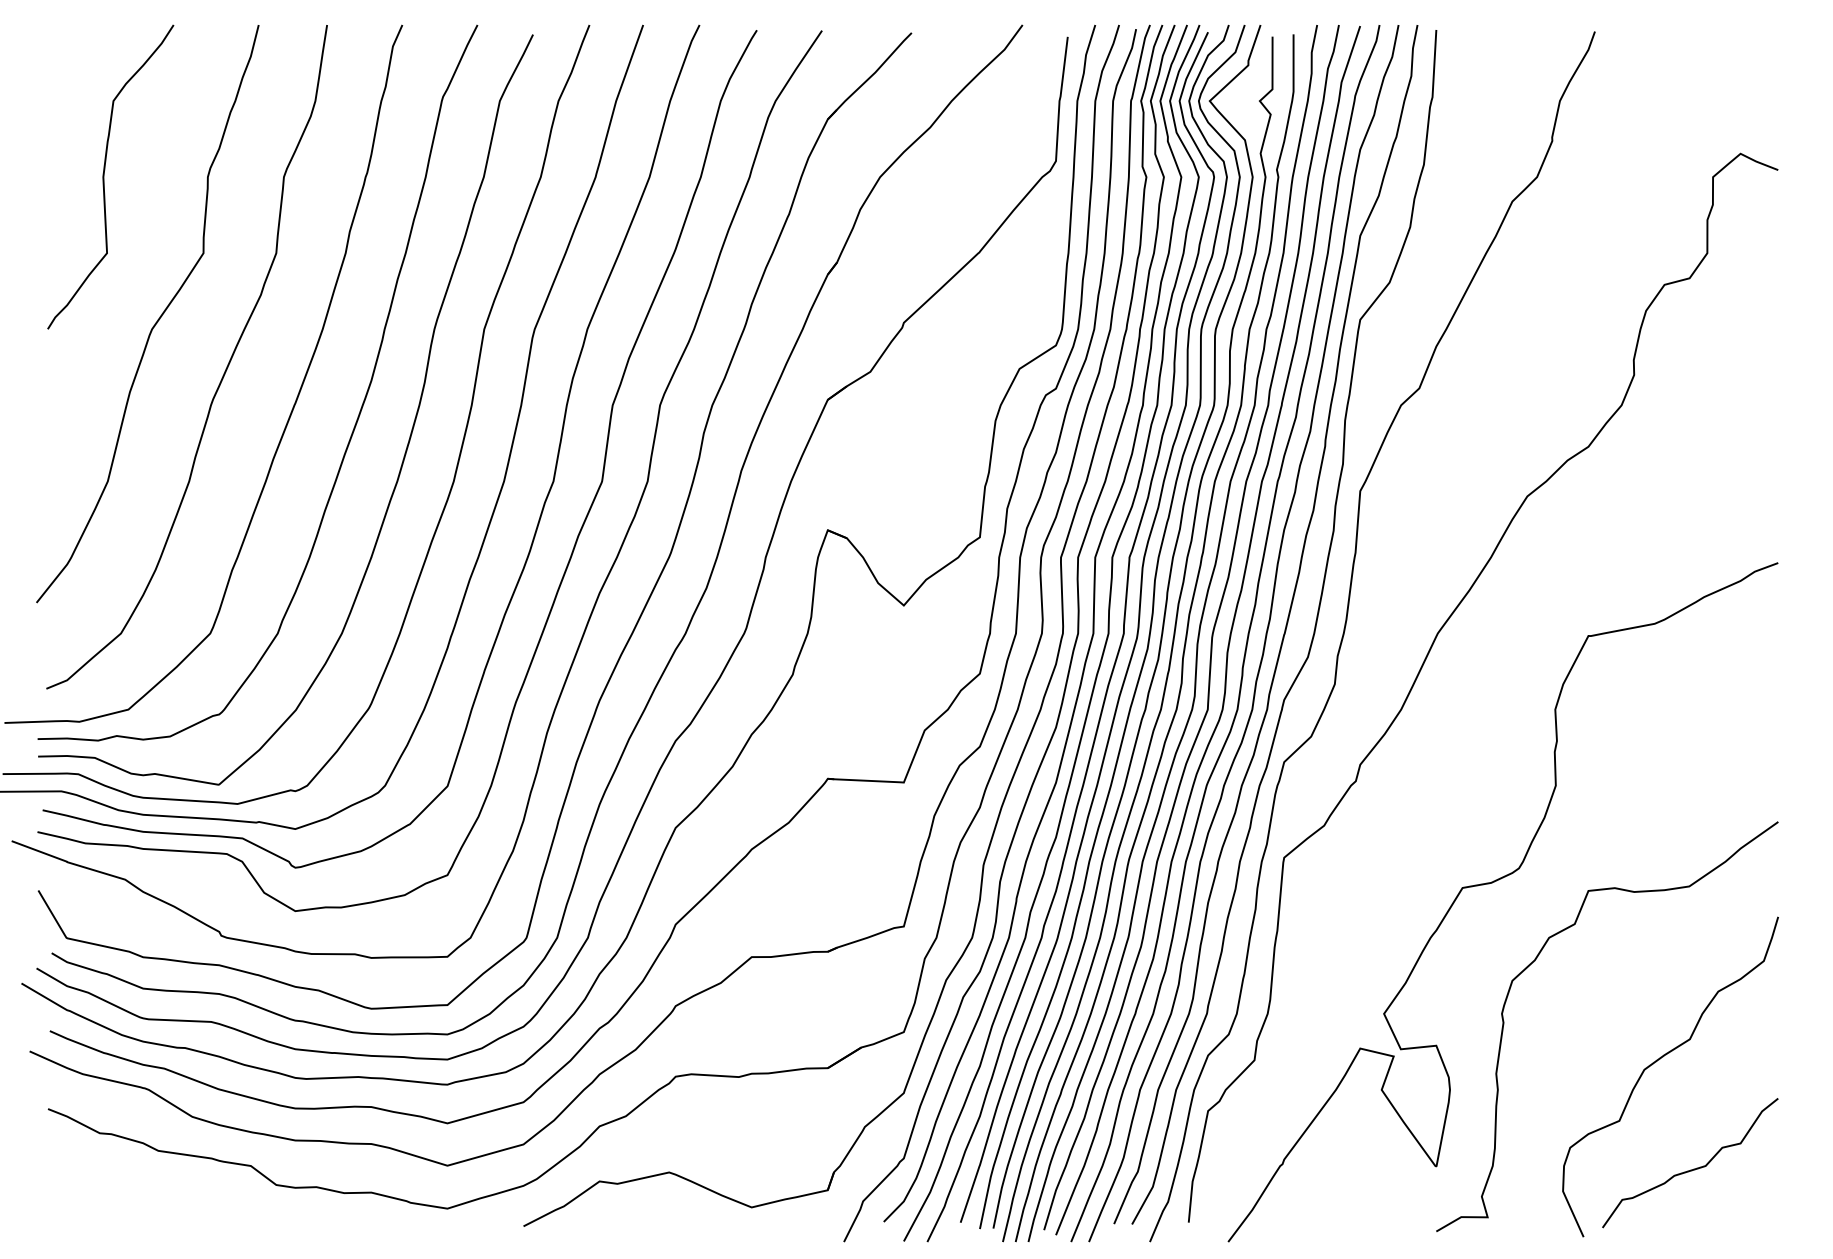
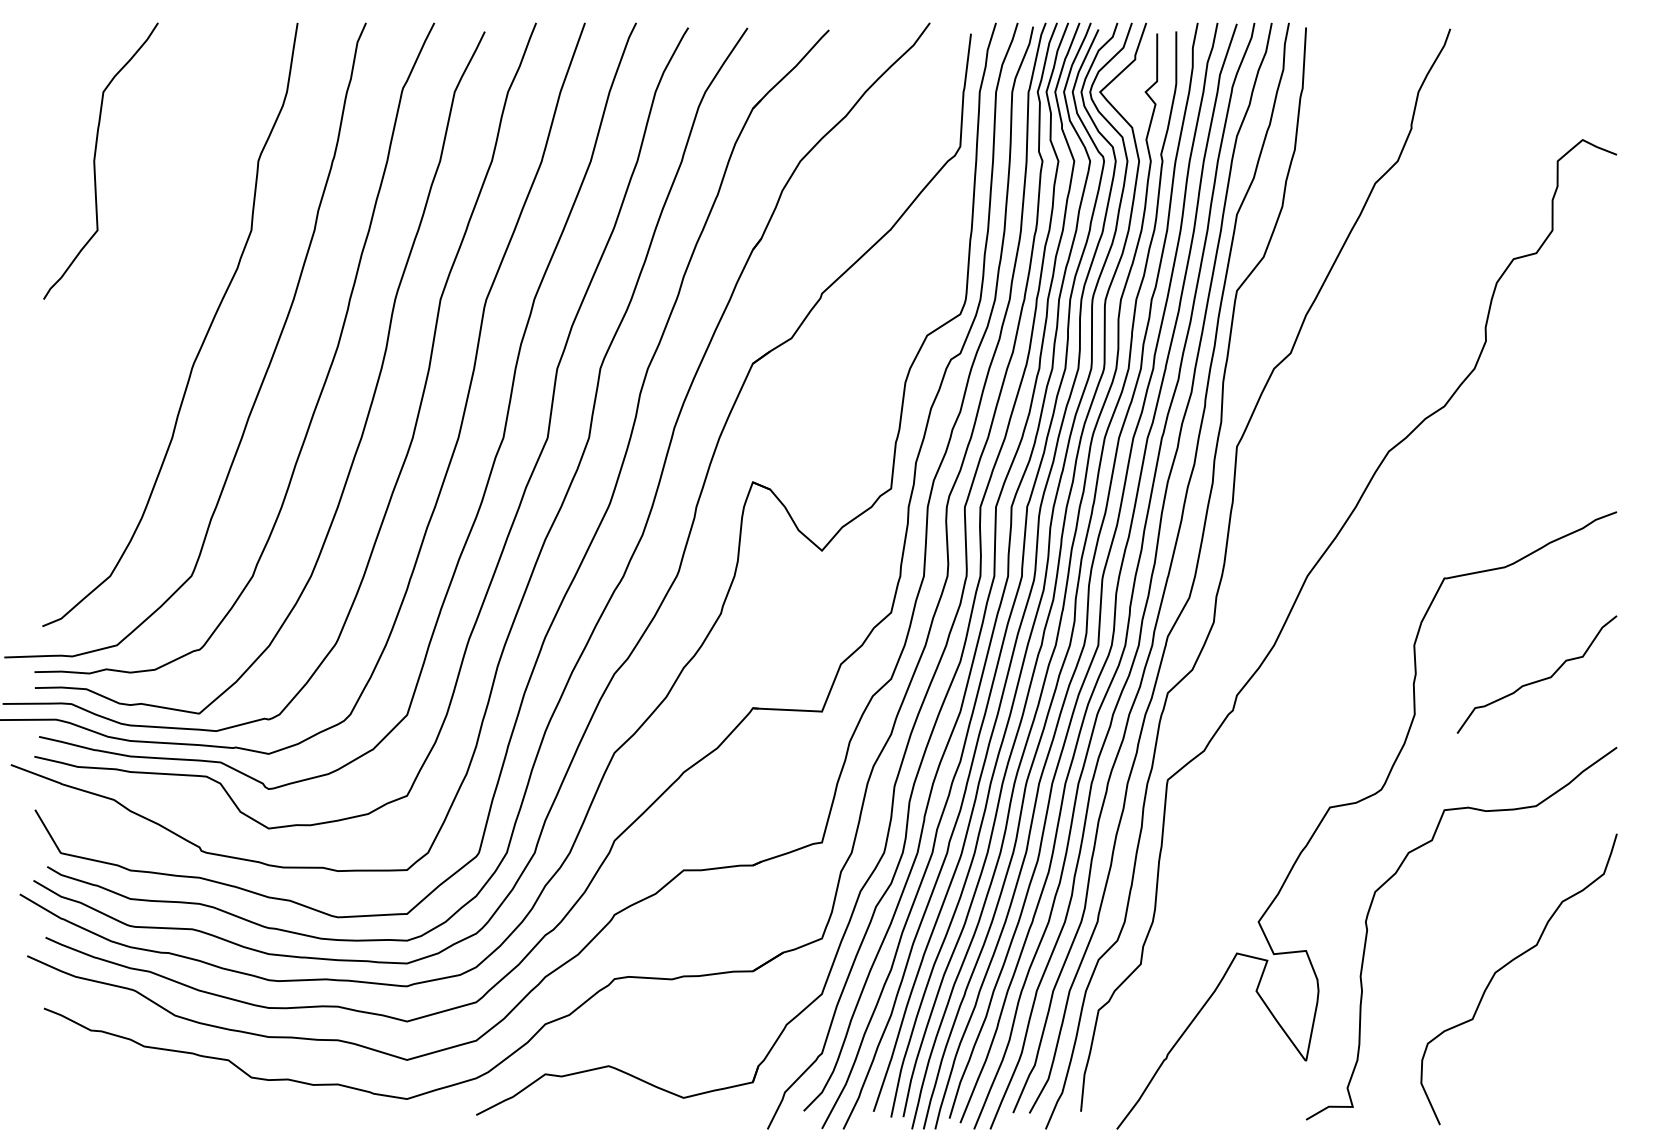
curve: (157, 319) -> (143, 290), removed
curve: (1693, 1168) -> (1539, 679), moved

